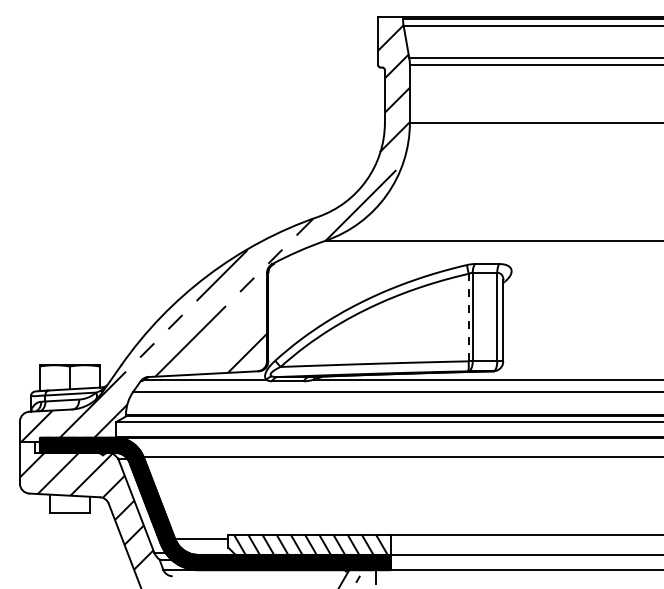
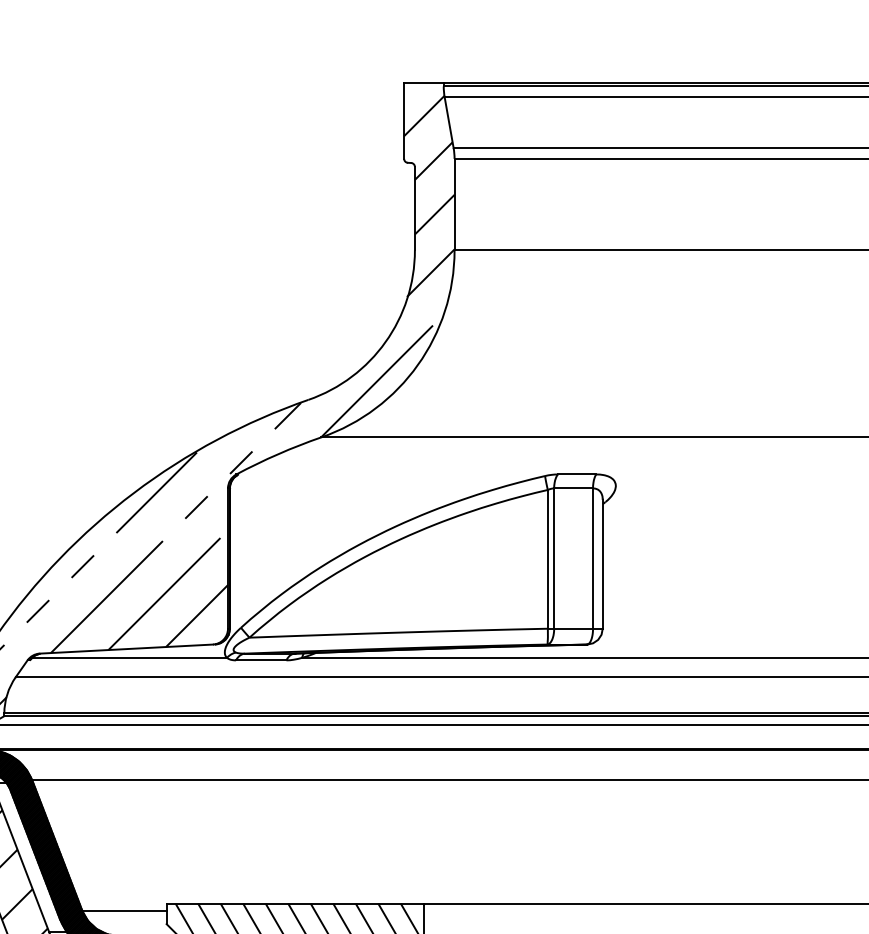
line: (468, 317) -> (547, 559), dashed -> solid
line: (229, 336) -> (168, 589), added

